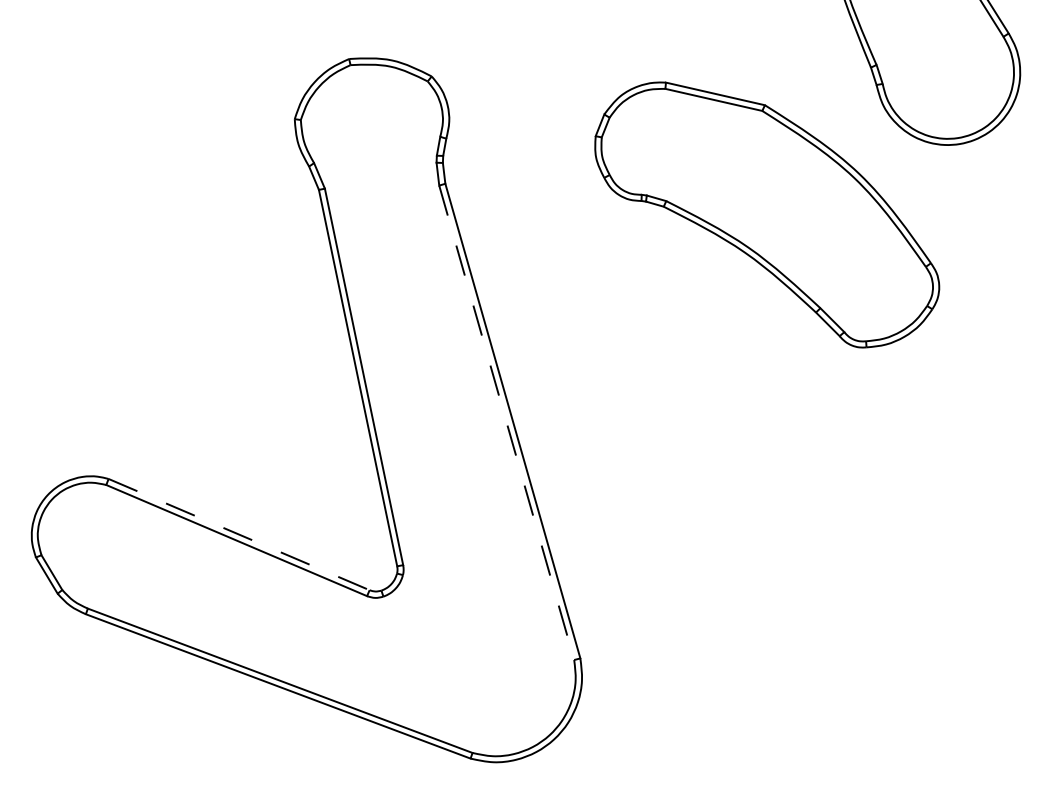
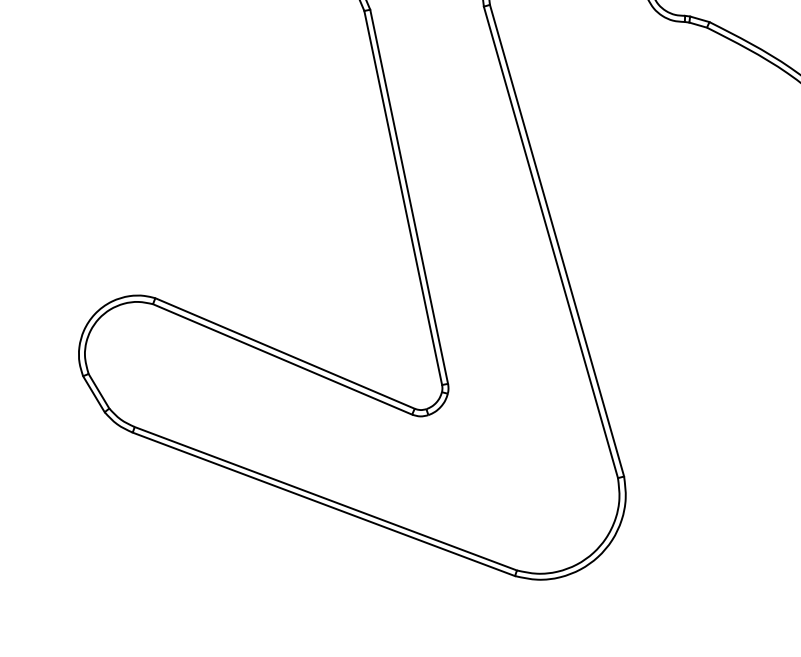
line: (506, 422) -> (550, 242), dashed -> solid
line: (239, 534) -> (285, 353), dashed -> solid

